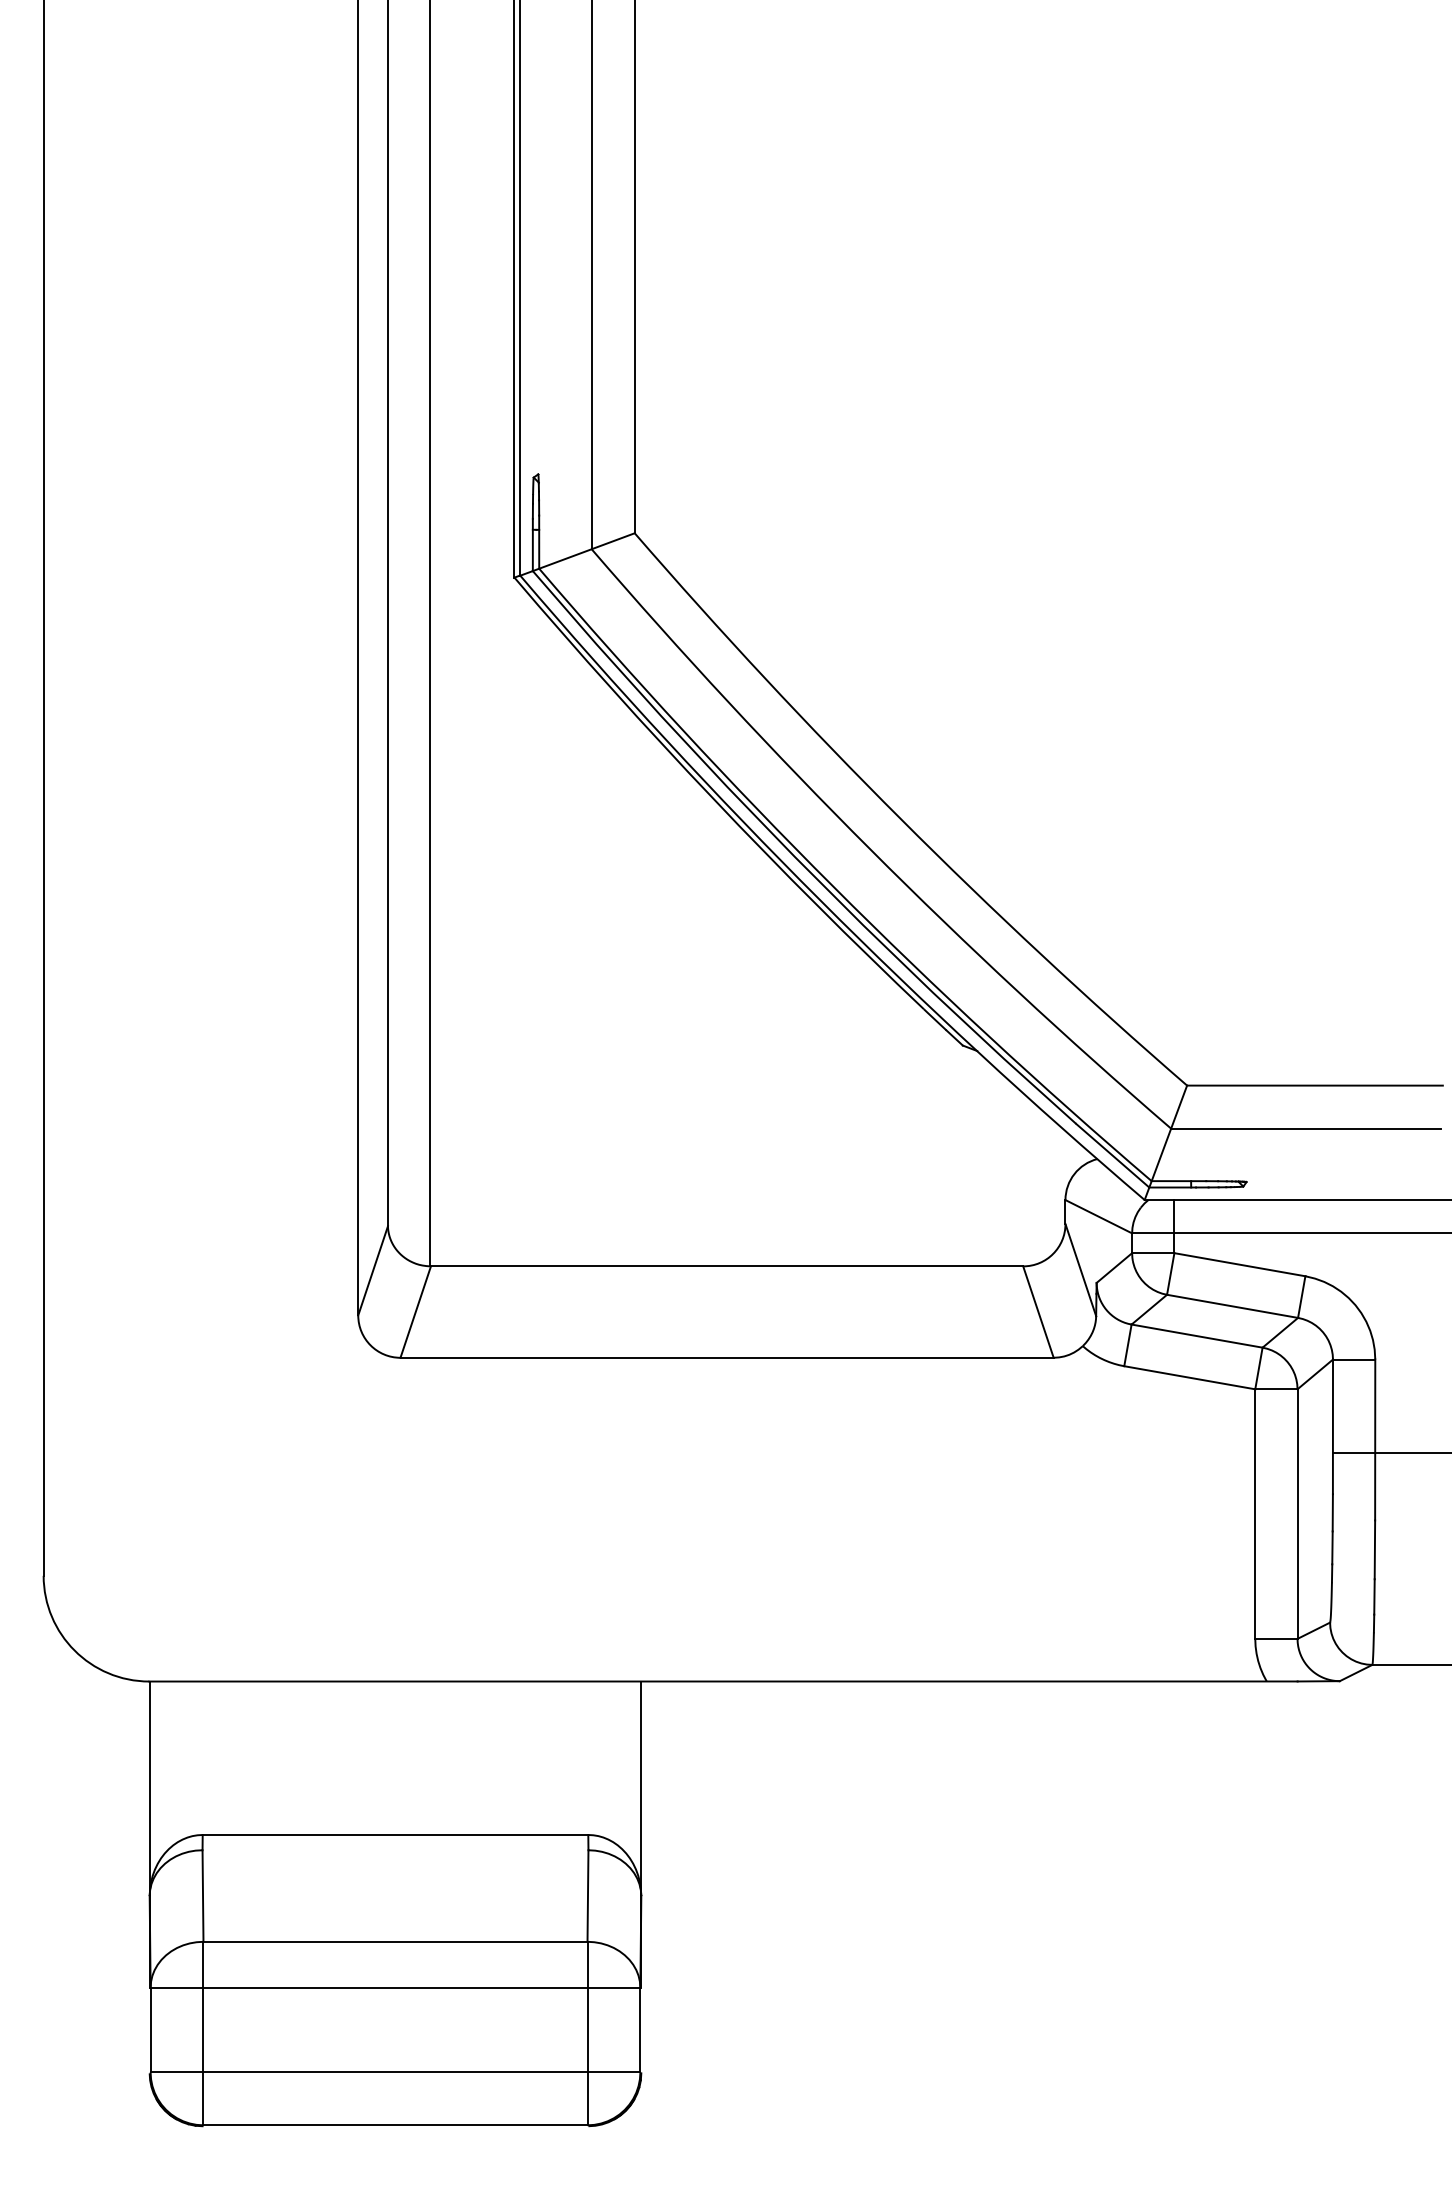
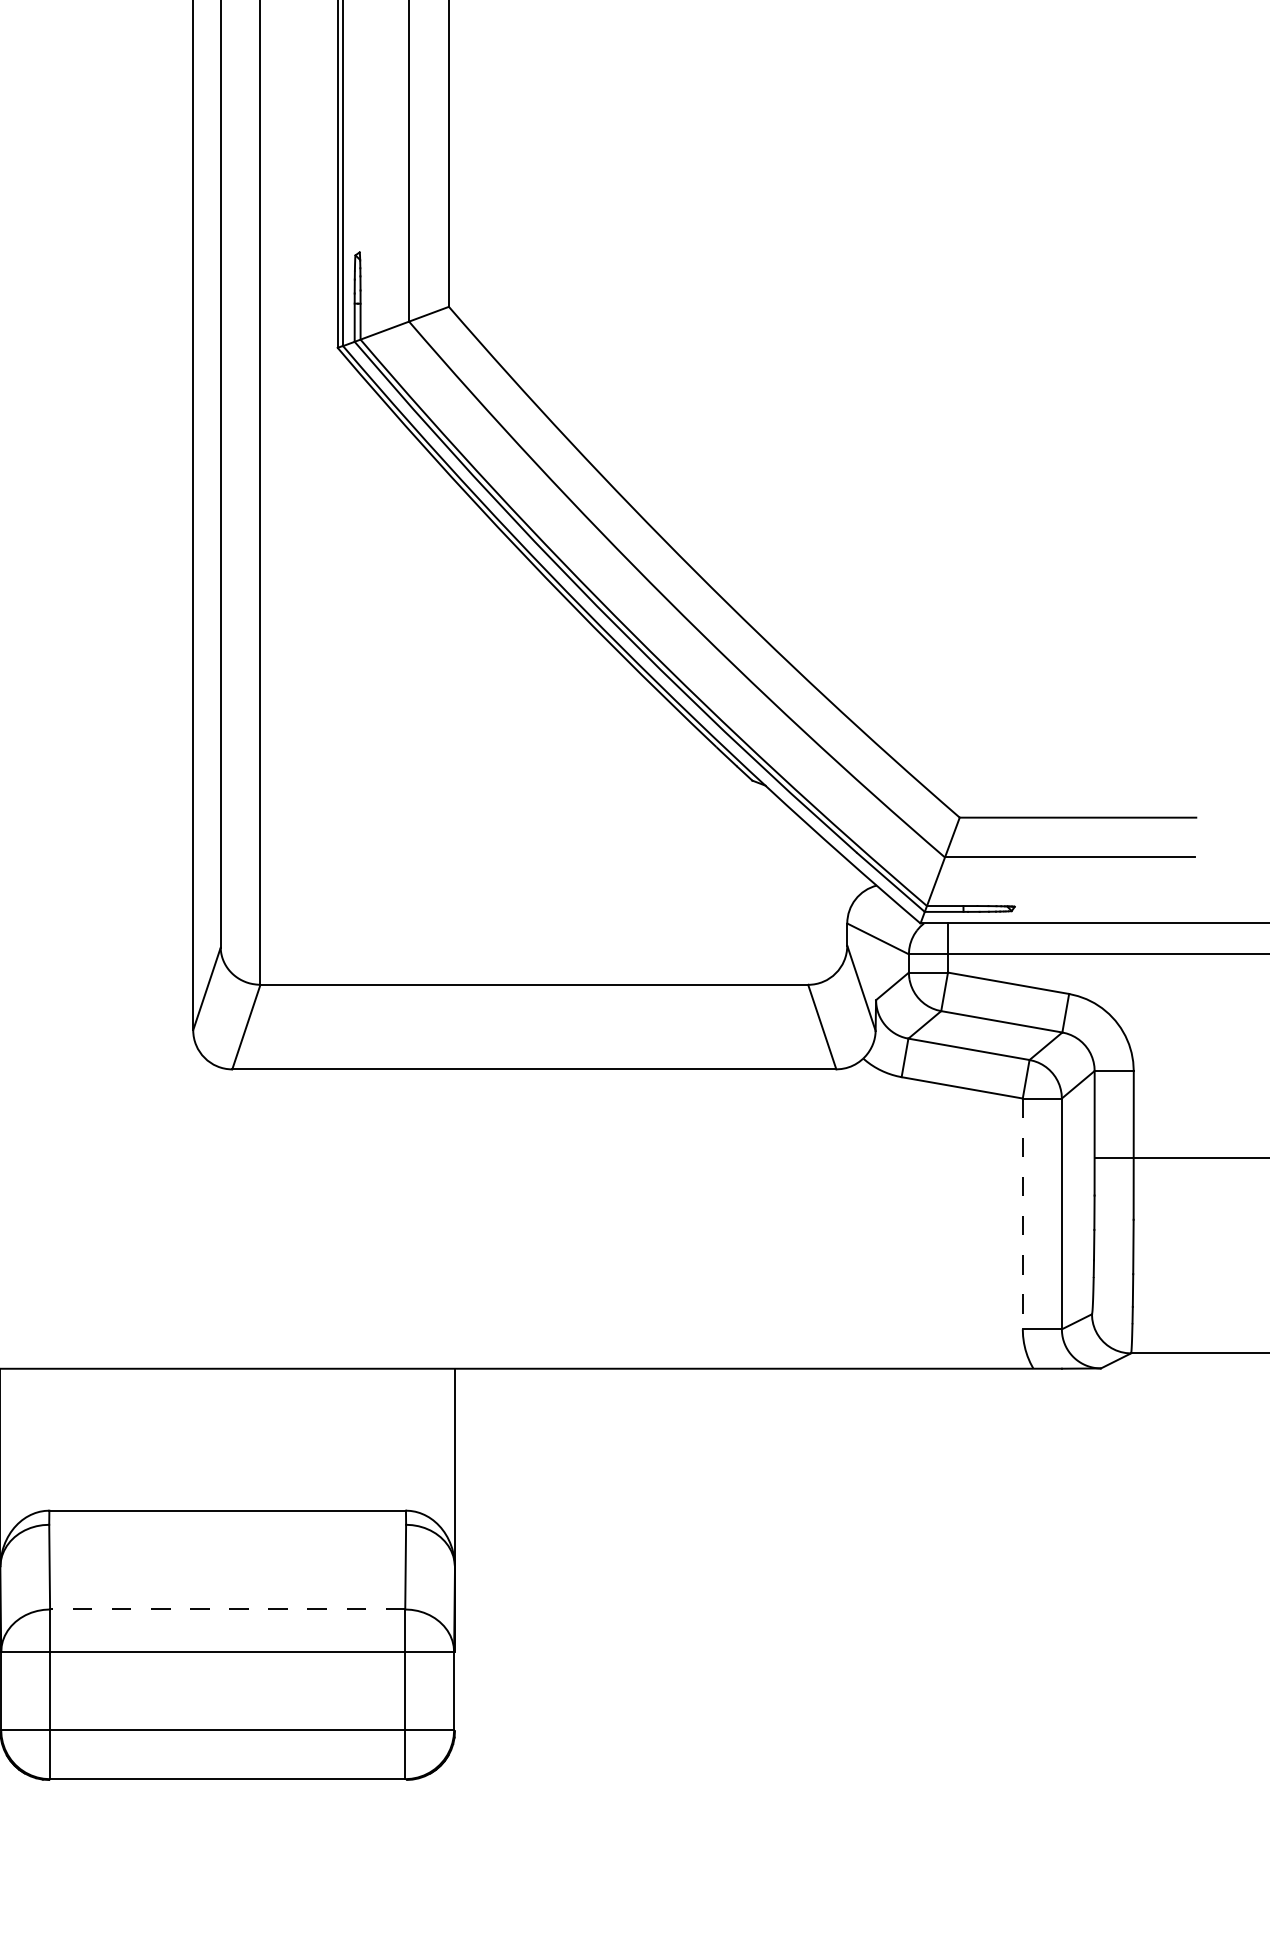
line: (1255, 1514) -> (1022, 1214), solid -> dashed
line: (395, 1941) -> (227, 1609), solid -> dashed

